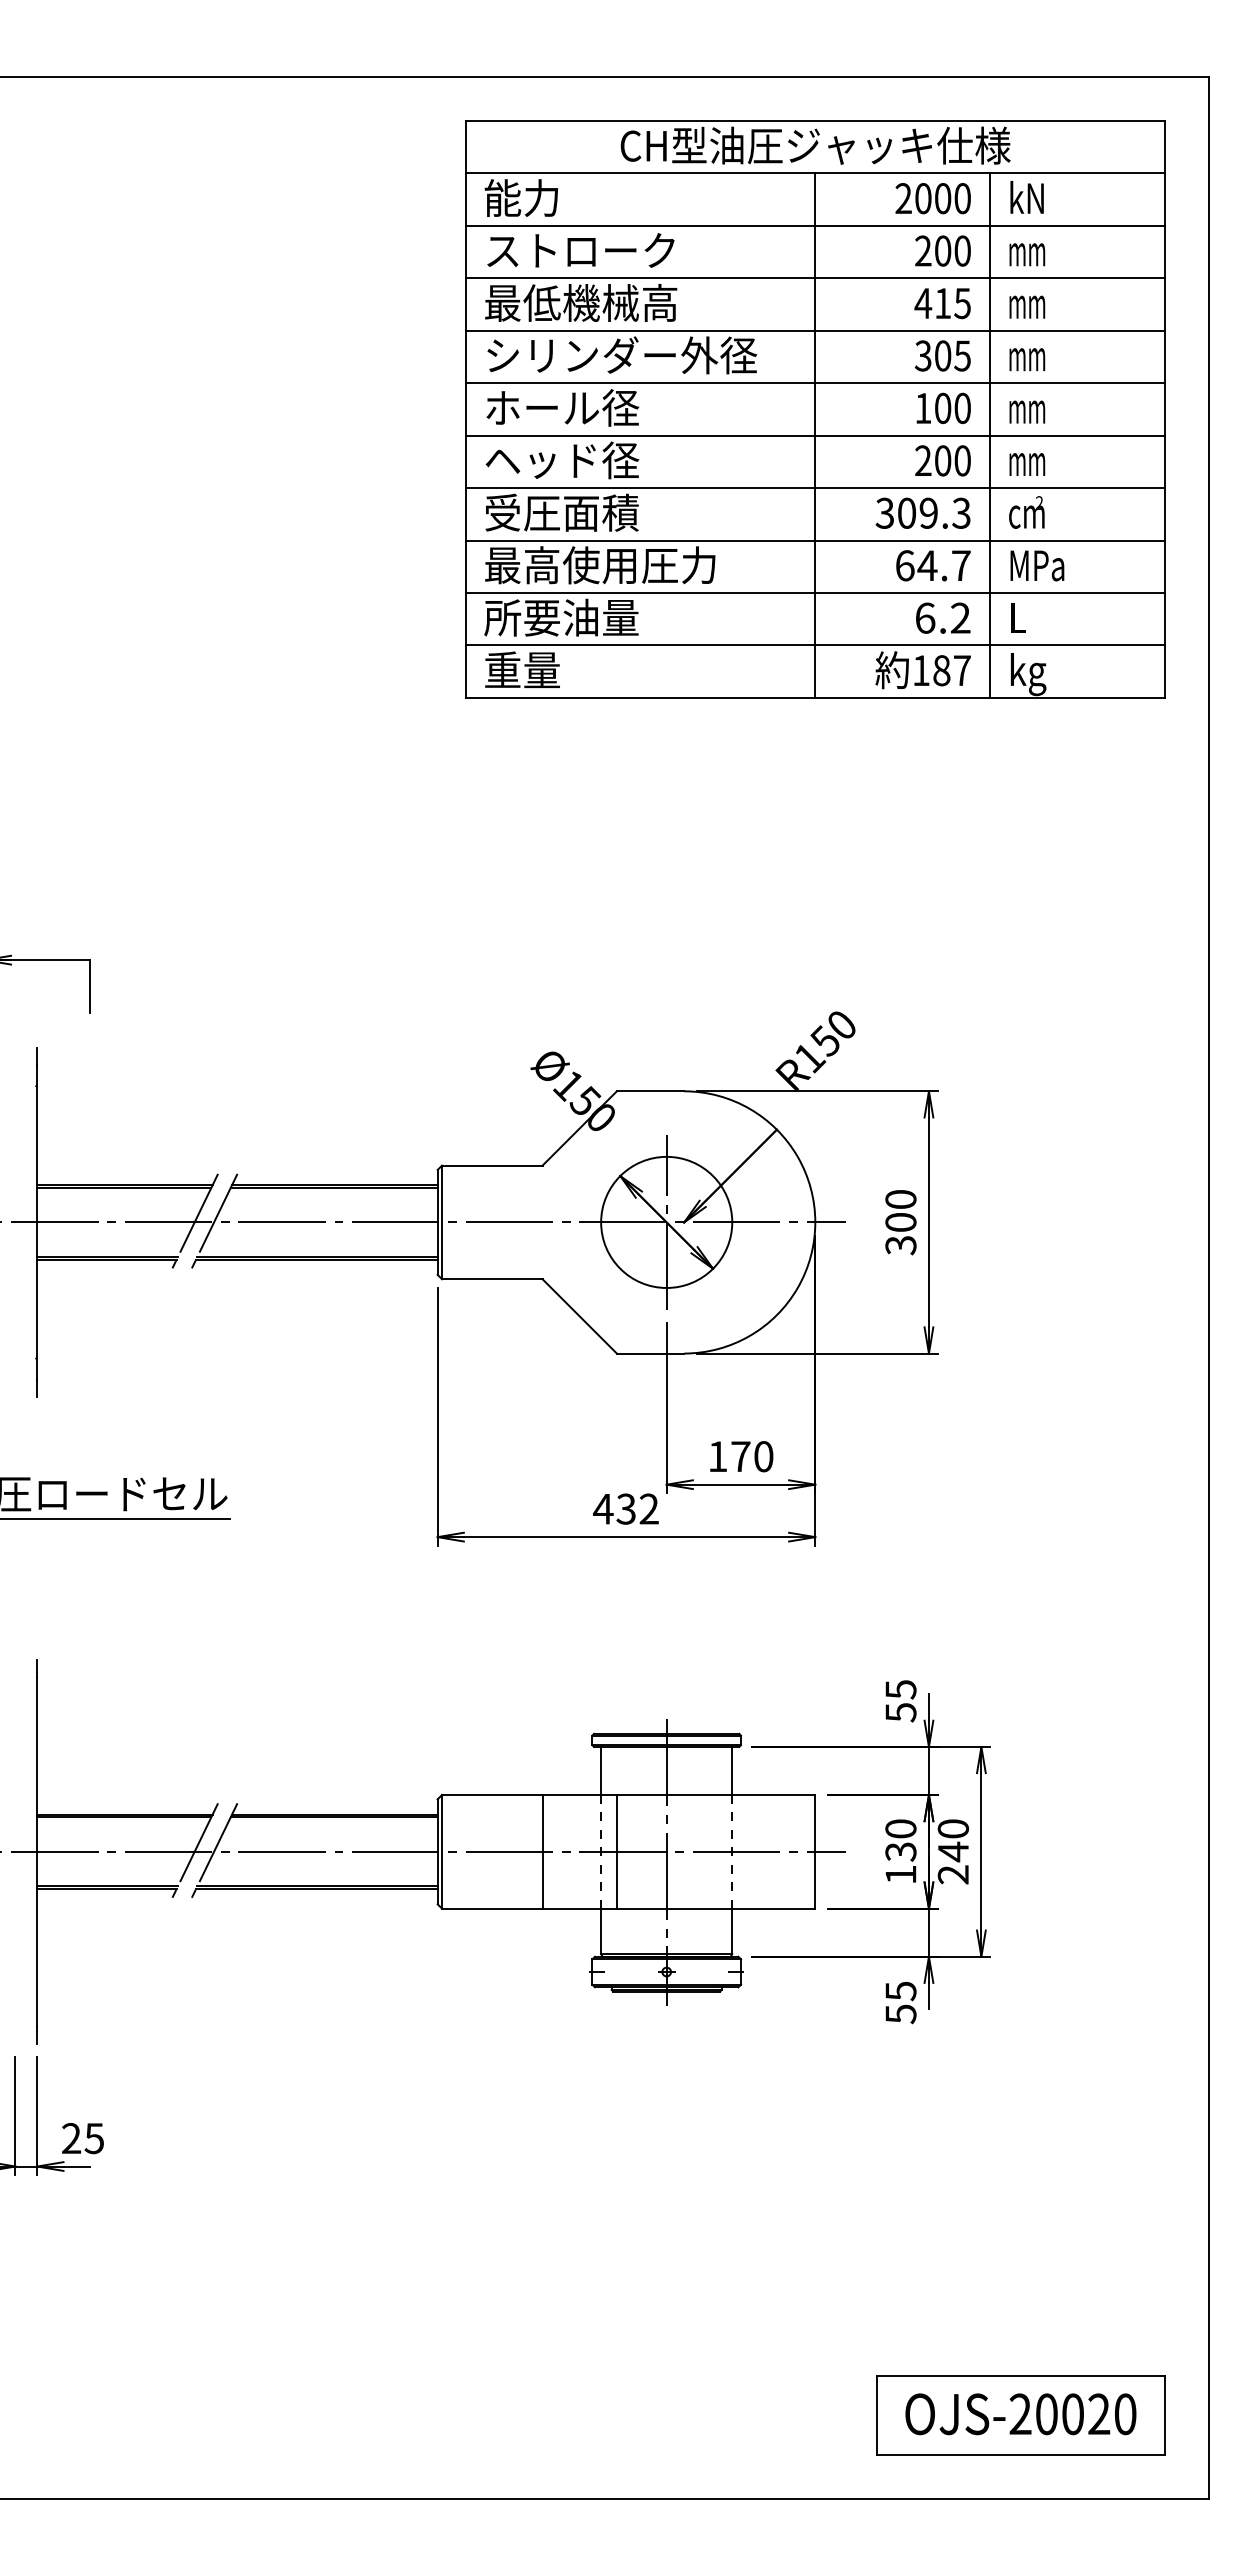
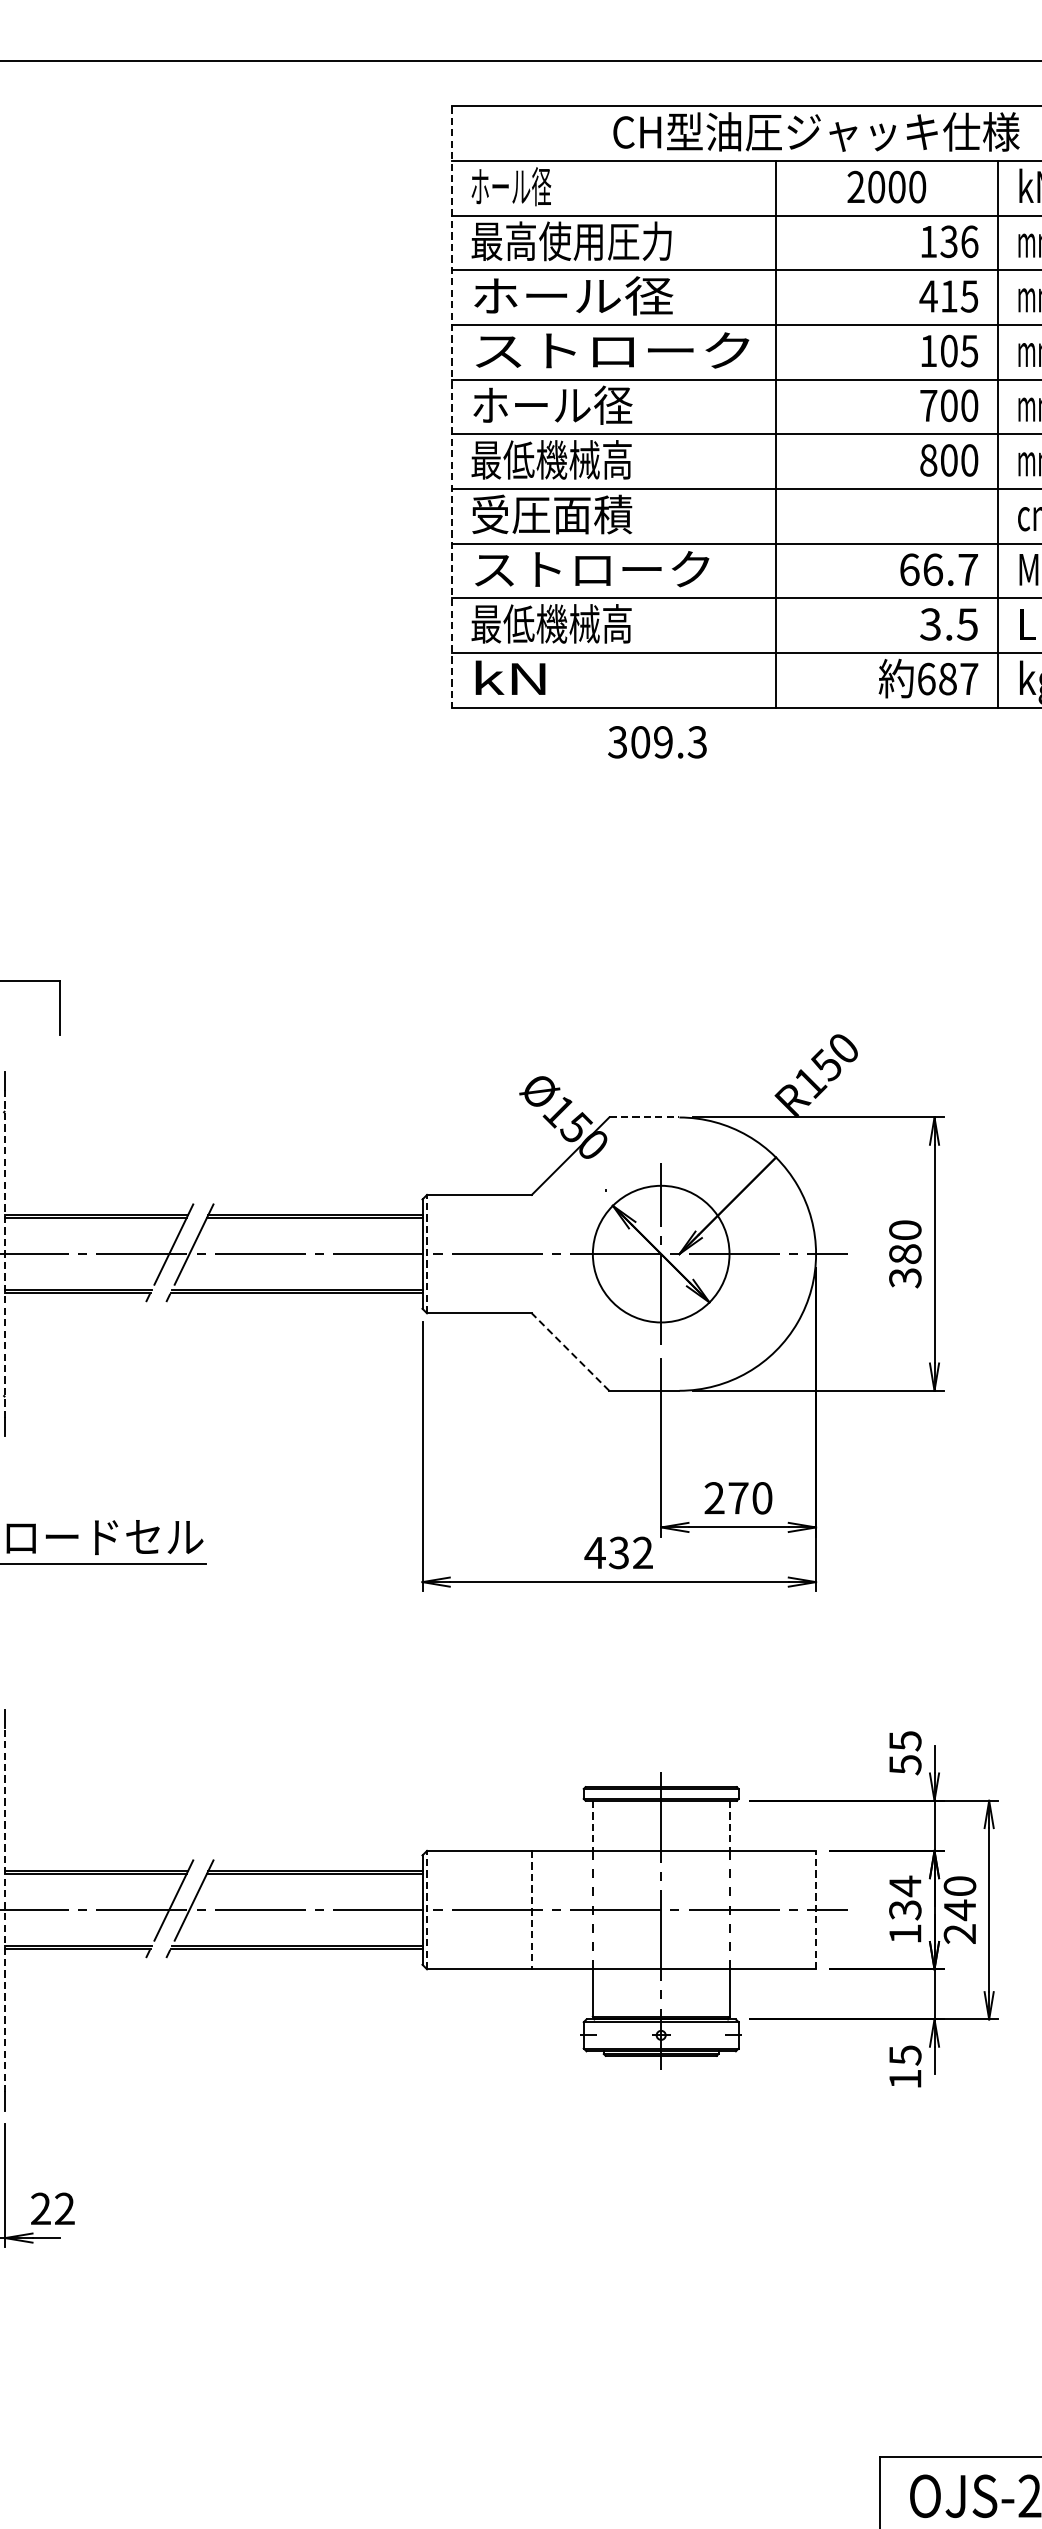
text: (522, 197) -> (510, 185), 能力 -> ホール径
text: (932, 198) -> (886, 187), moved
text: (580, 250) -> (571, 241), ストローク -> 最高使用圧力
text: (943, 250) -> (949, 241), 200 -> 136
text: (581, 302) -> (572, 295), 最低機械高 -> ホール径
text: (622, 355) -> (615, 350), シリンダー外径 -> ストローク
text: (922, 355) -> (927, 350), 305 -> 105
text: (923, 408) -> (928, 405), 100 -> 700
line: (465, 409) -> (451, 406), solid -> dashed
line: (815, 435) -> (776, 434), moved
text: (561, 460) -> (551, 460), ヘッド径 -> 最低機械高
text: (923, 460) -> (928, 460), 200 -> 800
text: (922, 512) -> (656, 741), moved
text: (600, 565) -> (592, 569), 最高使用圧力 -> ストローク
text: (927, 565) -> (933, 569), 64.7 -> 66.7
text: (561, 617) -> (551, 623), 所要油量 -> 最低機械高
text: (942, 617) -> (948, 623), 6.2 -> 3.5
text: (522, 669) -> (510, 677), 重量 -> kN
text: (921, 670) -> (926, 678), 187 -> 687
line: (650, 1091) -> (644, 1117), solid -> dashed
line: (37, 1221) -> (5, 1253), solid -> dashed
text: (901, 1221) -> (905, 1253), 300 -> 380
line: (442, 1222) -> (427, 1254), solid -> dashed
line: (579, 1316) -> (570, 1352), solid -> dashed
text: (717, 1456) -> (714, 1498), 170 -> 270
line: (601, 1771) -> (593, 1826), solid -> dashed
line: (732, 1771) -> (729, 1826), solid -> dashed
text: (900, 1828) -> (904, 1885), 130 -> 134
line: (37, 1851) -> (5, 1909), solid -> dashed
line: (442, 1851) -> (427, 1909), solid -> dashed
line: (542, 1851) -> (531, 1909), solid -> dashed
line: (616, 1851) -> (608, 1909), removed
line: (815, 1851) -> (816, 1909), solid -> dashed
text: (900, 2014) -> (904, 2079), 55 -> 15
text: (93, 2138) -> (63, 2208), 25 -> 22

